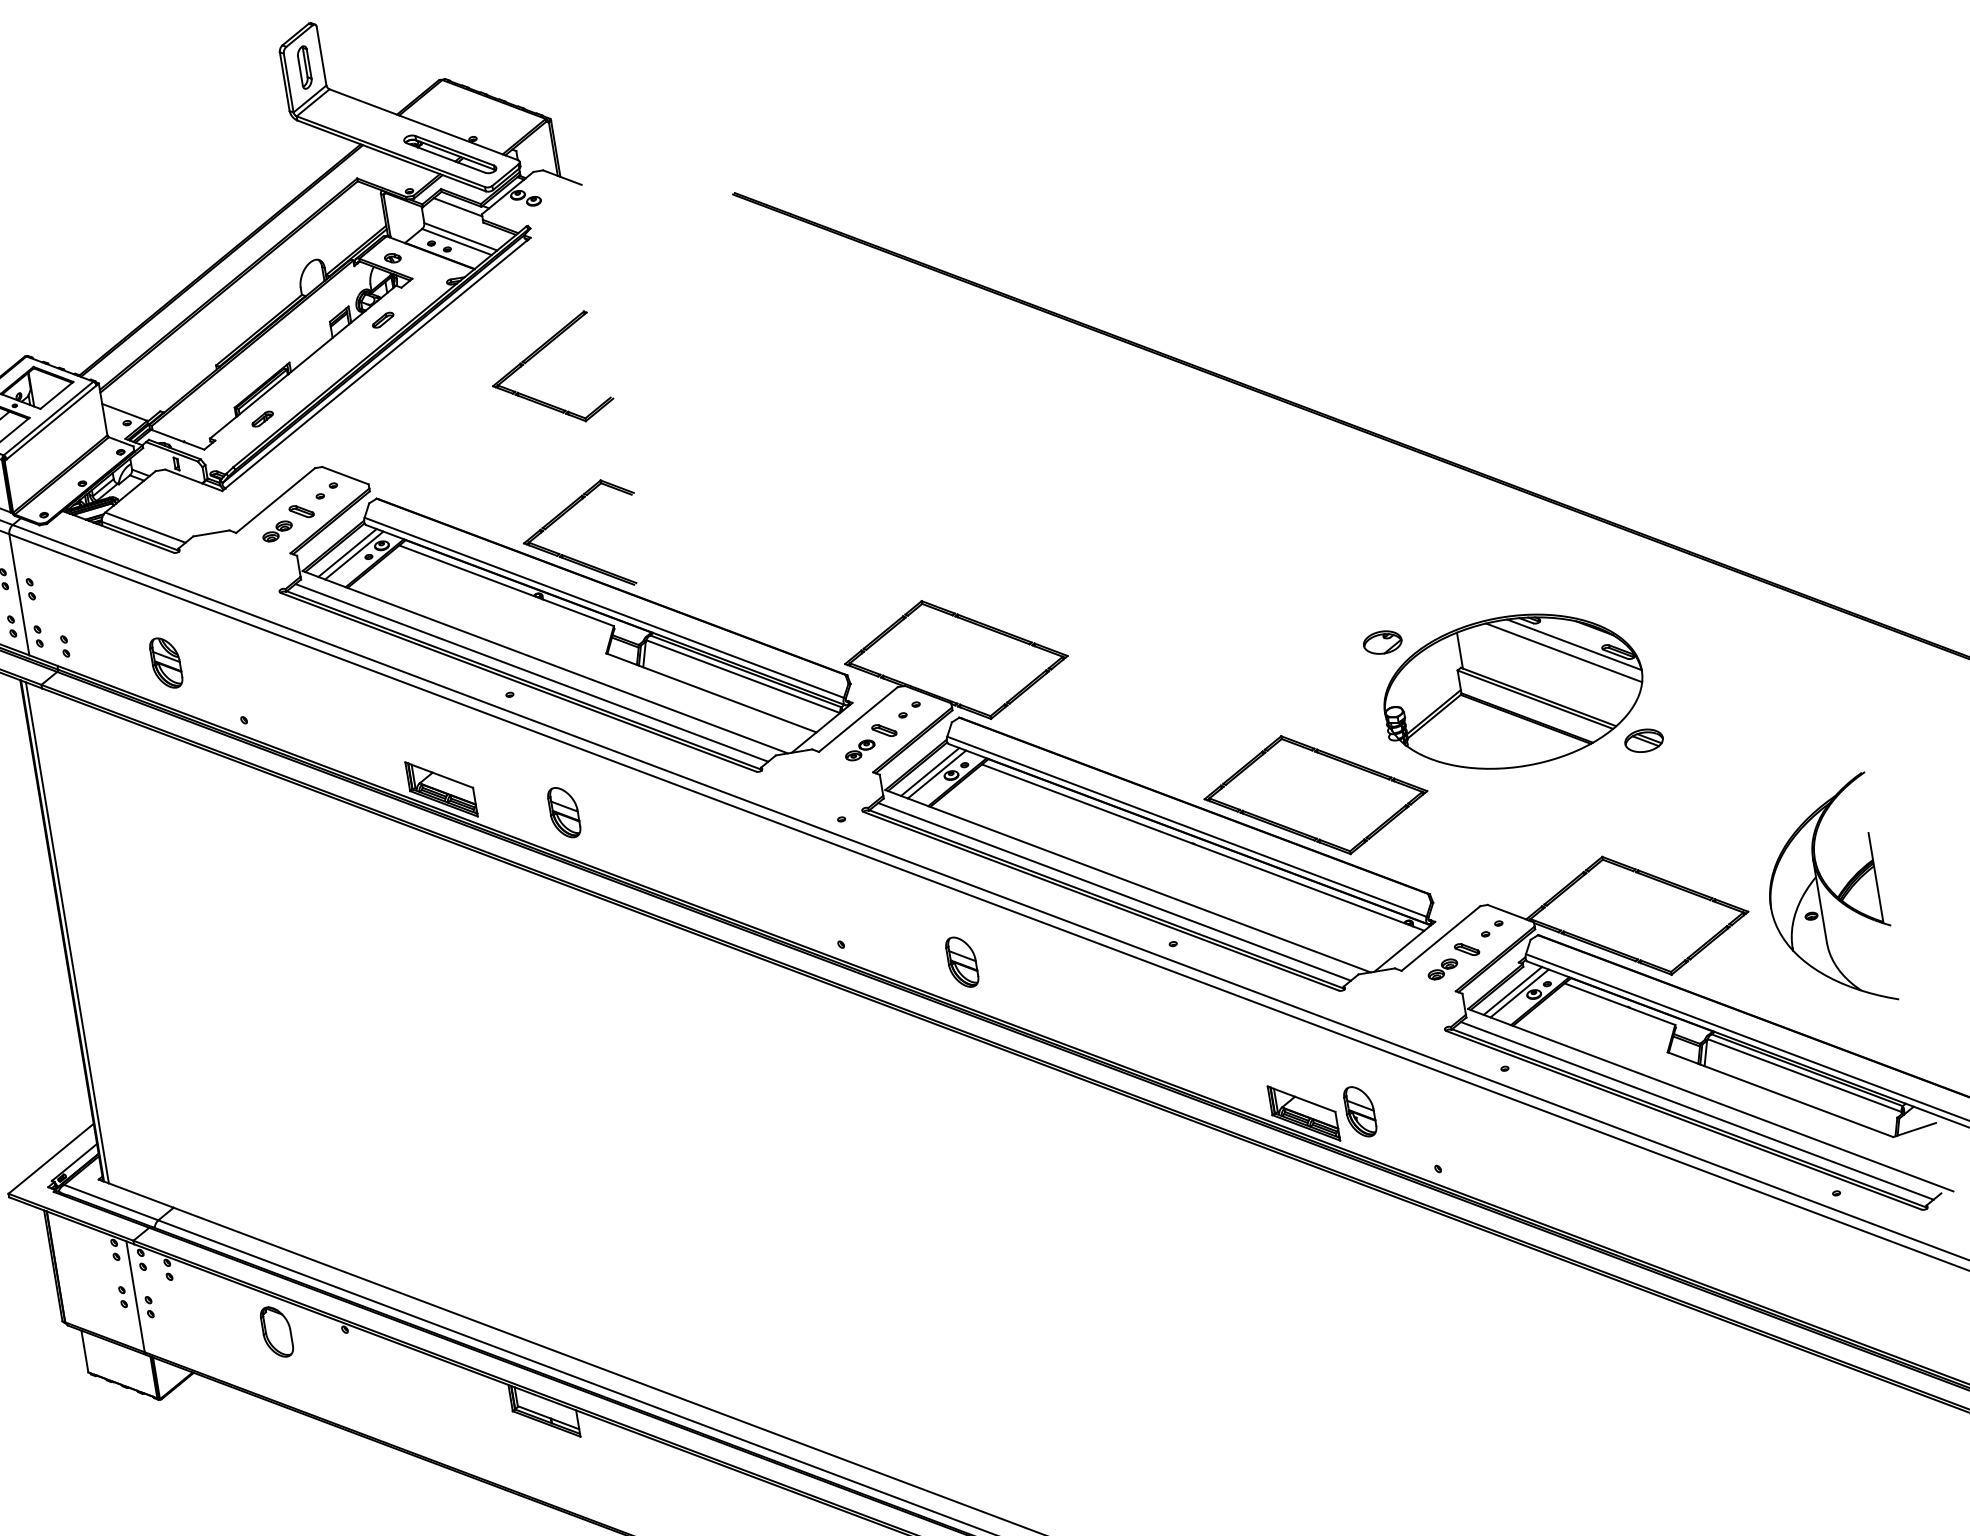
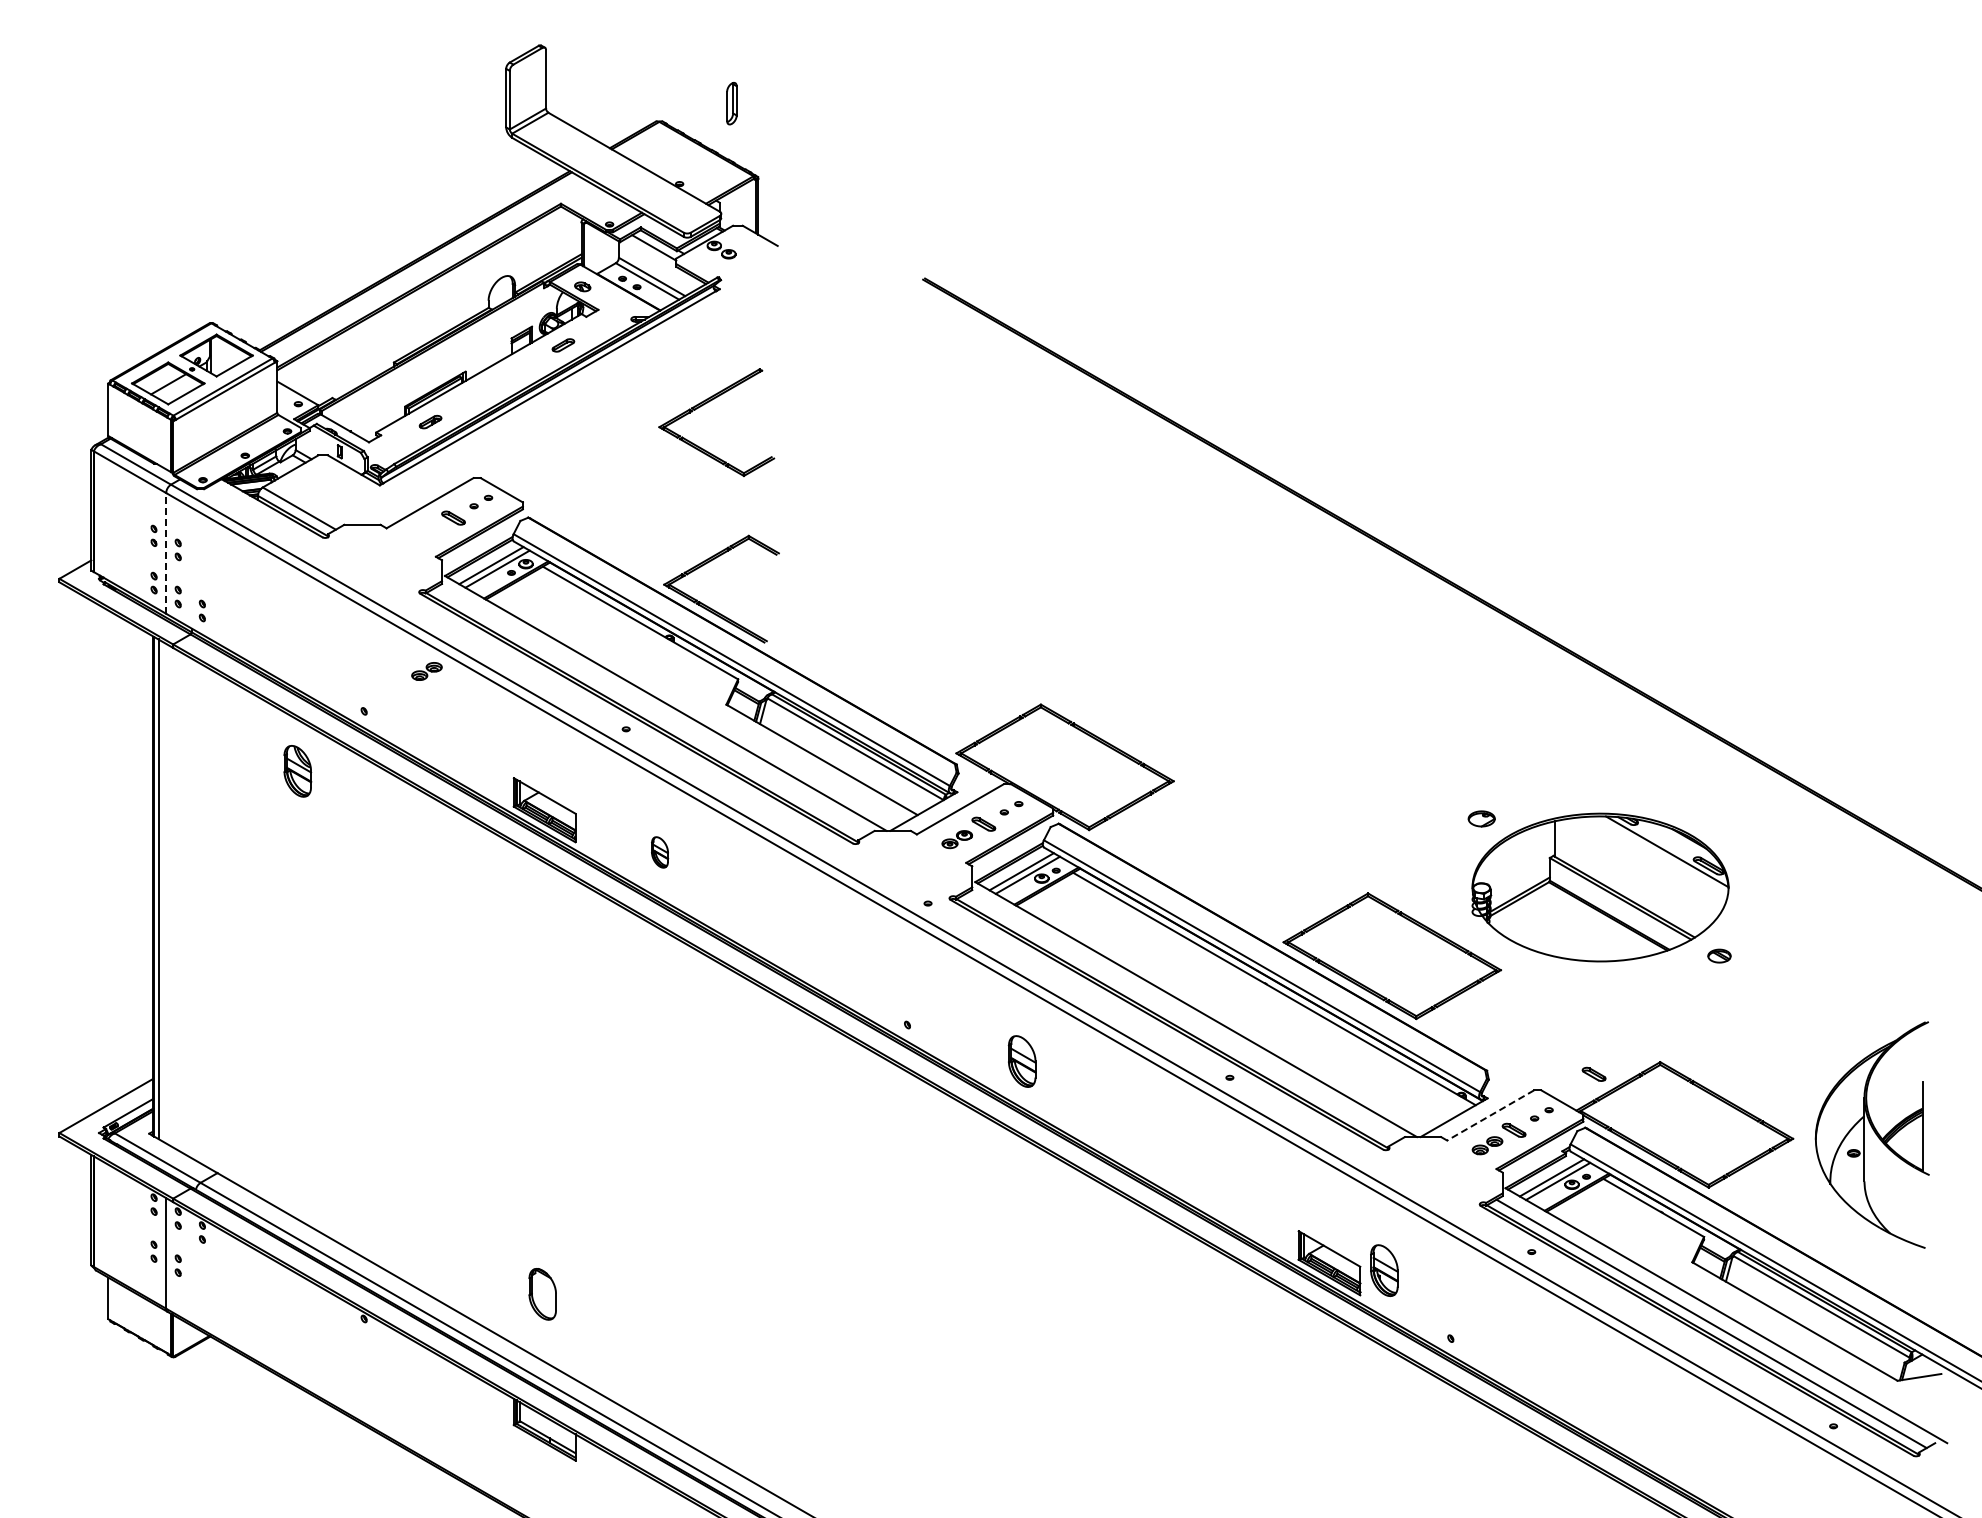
part: (304, 67) -> (731, 103), moved
part: (449, 153) -> (654, 194), removed
part: (277, 531) -> (426, 671), moved
line: (19, 593) -> (166, 552), solid -> dashed
part: (1382, 642) -> (1481, 818), size x0.7
line: (1563, 652) -> (1655, 857), removed
part: (165, 663) -> (297, 771), moved
line: (531, 672) -> (650, 711), removed
part: (1643, 740) -> (1719, 955), size x0.6
part: (563, 812) -> (659, 852), size x0.6
part: (1537, 879) -> (1593, 1073), added
line: (1114, 891) -> (1181, 1017), removed
line: (1440, 938) -> (1490, 1115), solid -> dashed
part: (276, 1332) -> (542, 1294), moved

